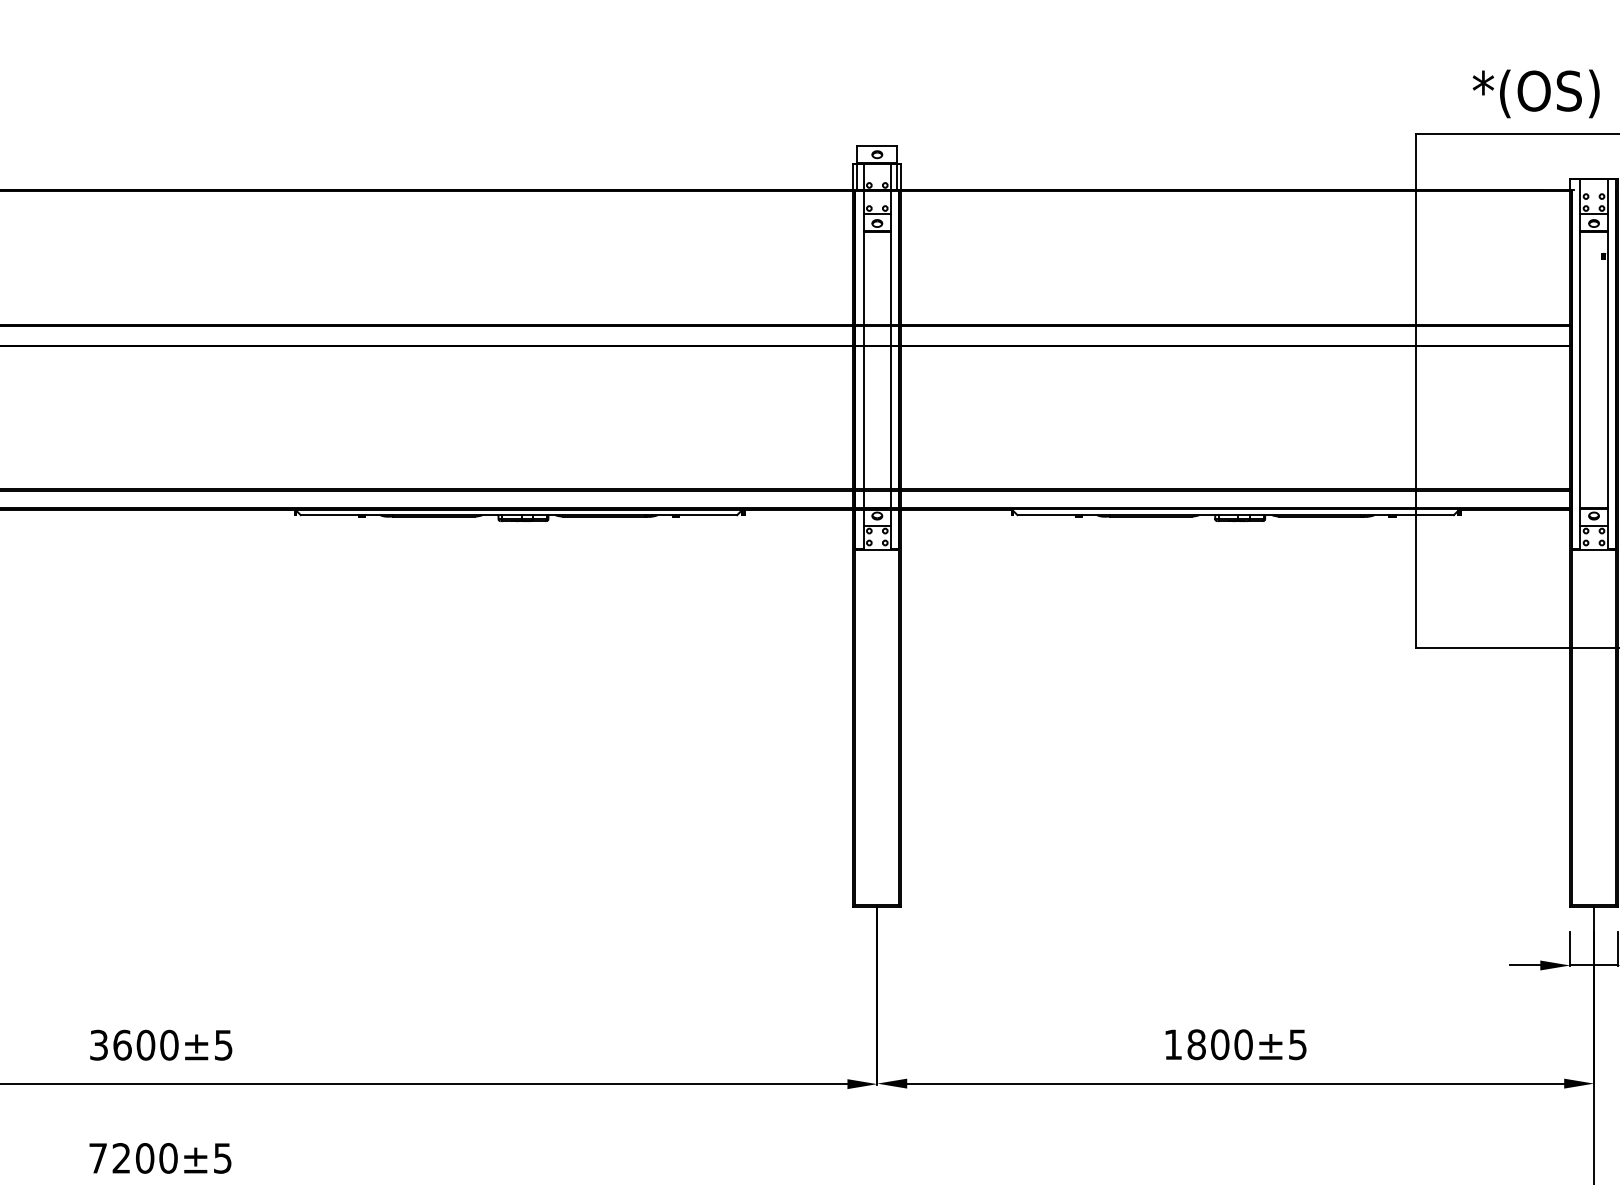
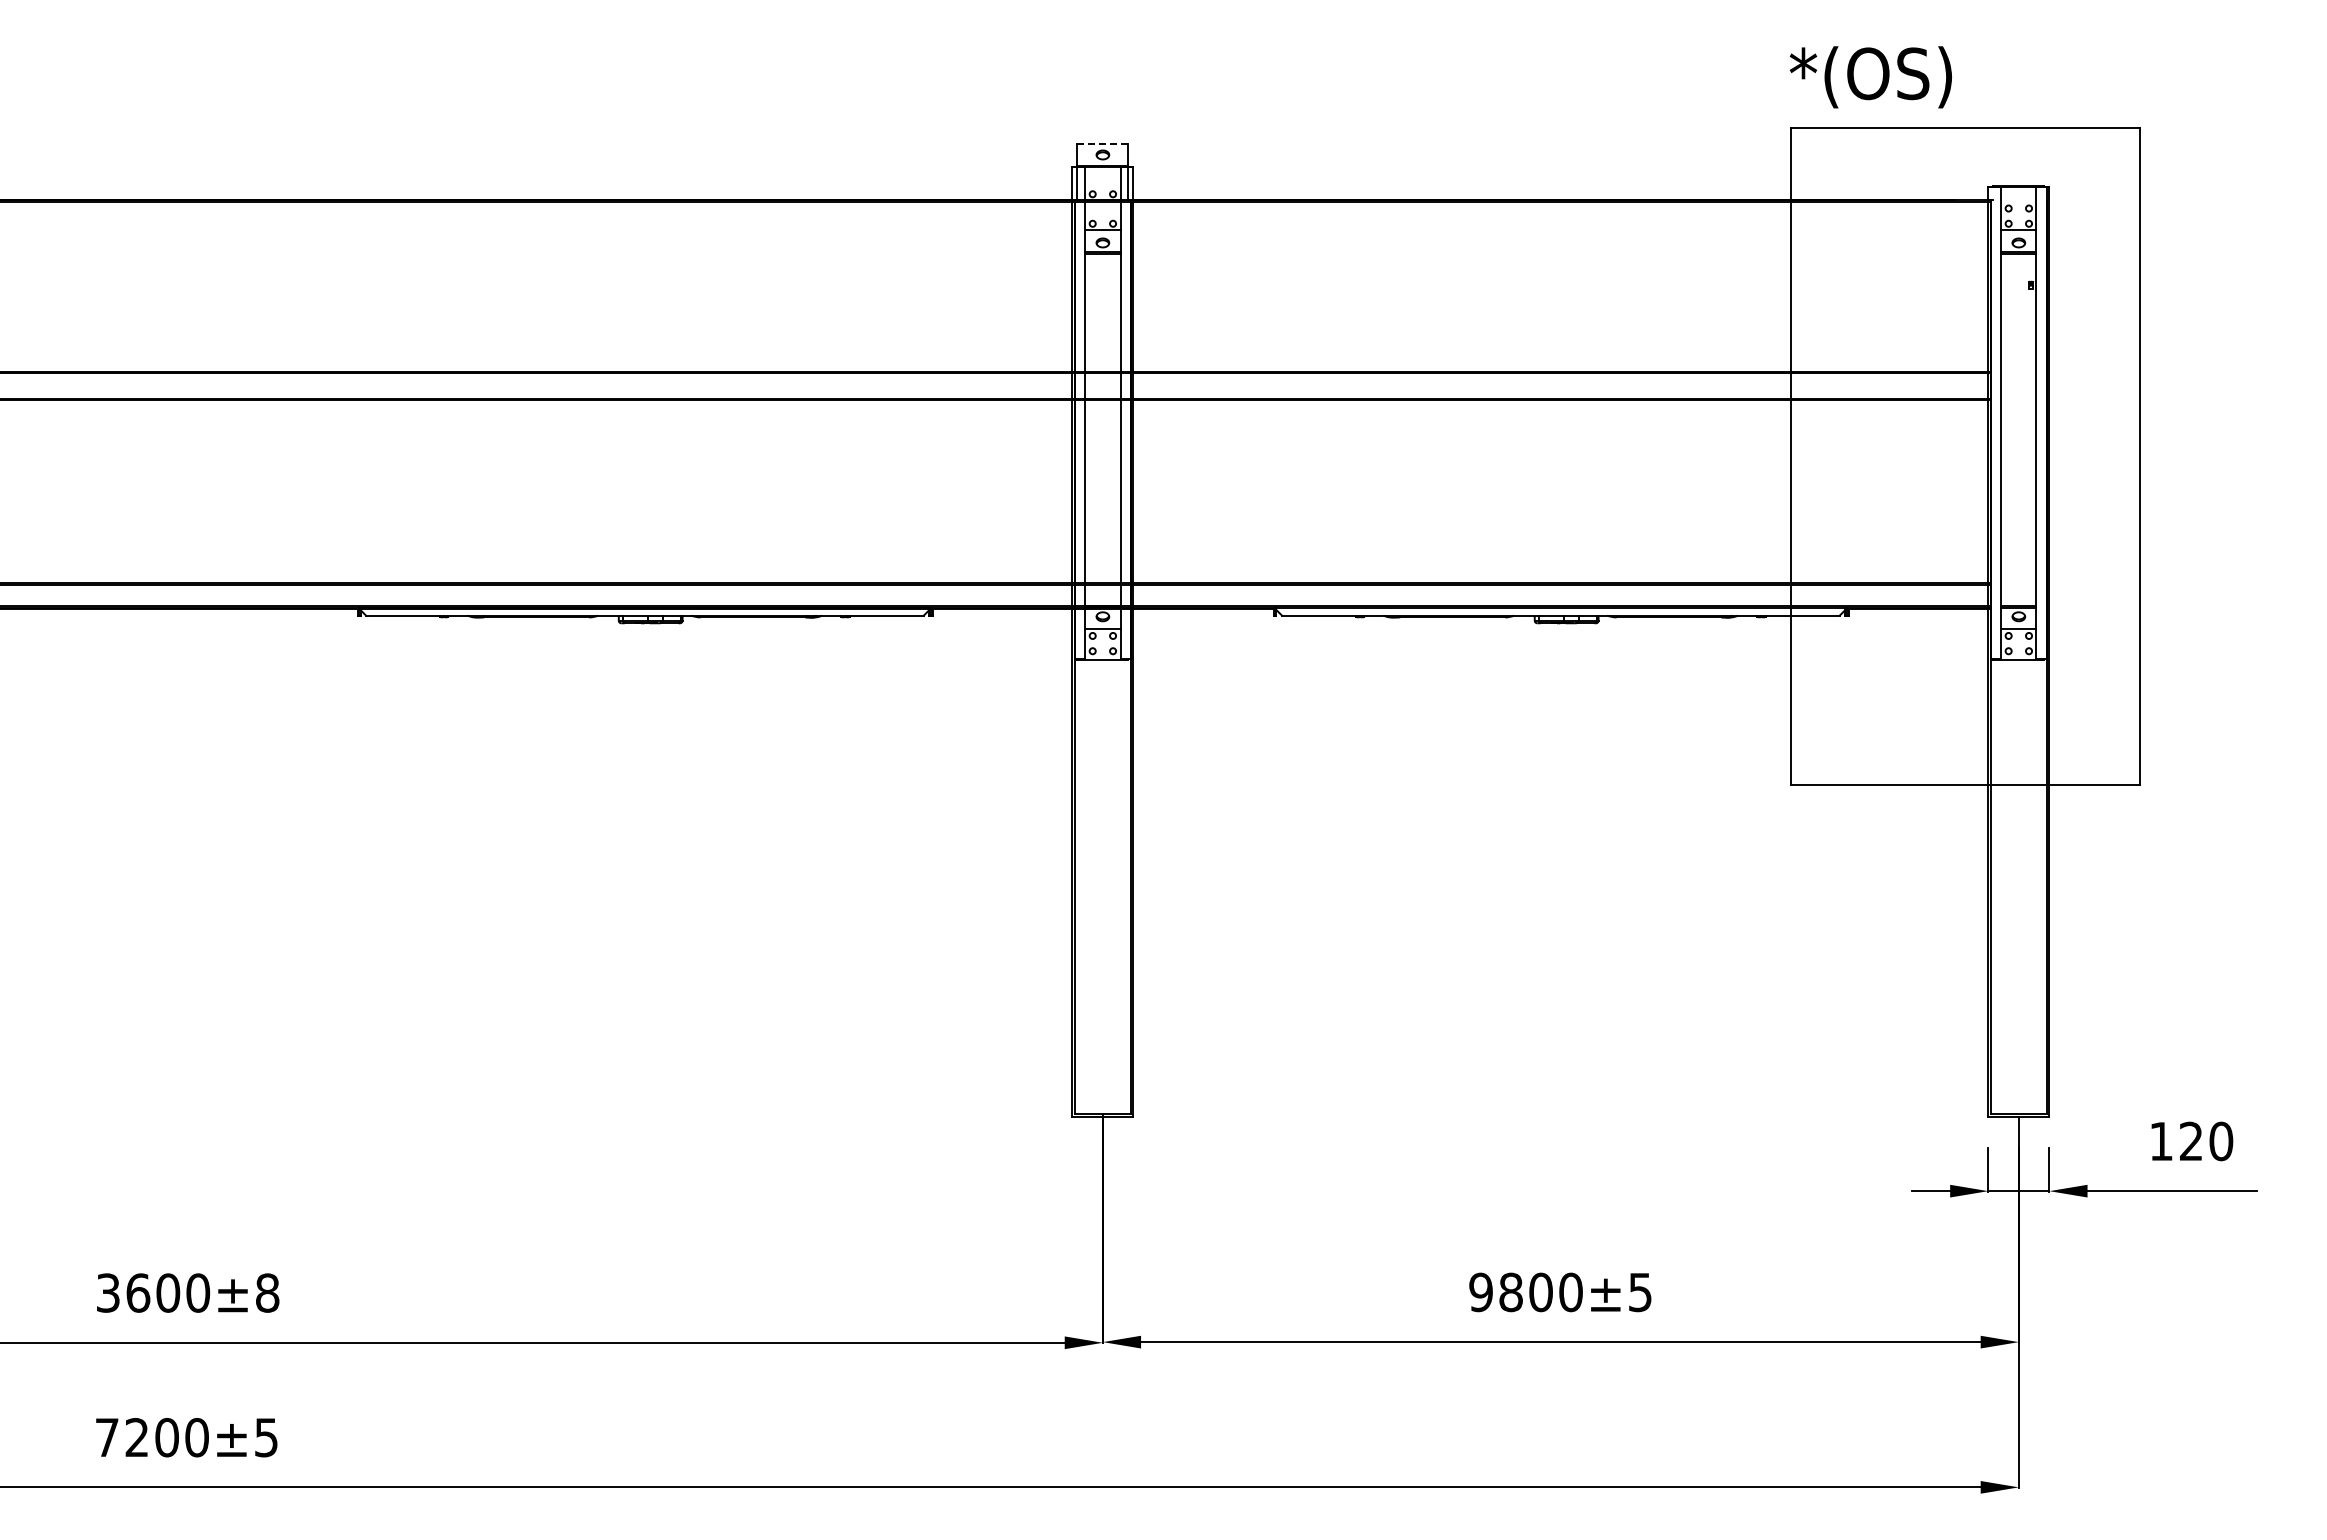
text: (1535, 94) -> (1870, 77), moved
line: (877, 145) -> (1103, 143), solid -> dashed
text: (223, 1044) -> (267, 1292), 3600±5 -> 3600±8
text: (1172, 1044) -> (1480, 1292), 1800±5 -> 9800±5

